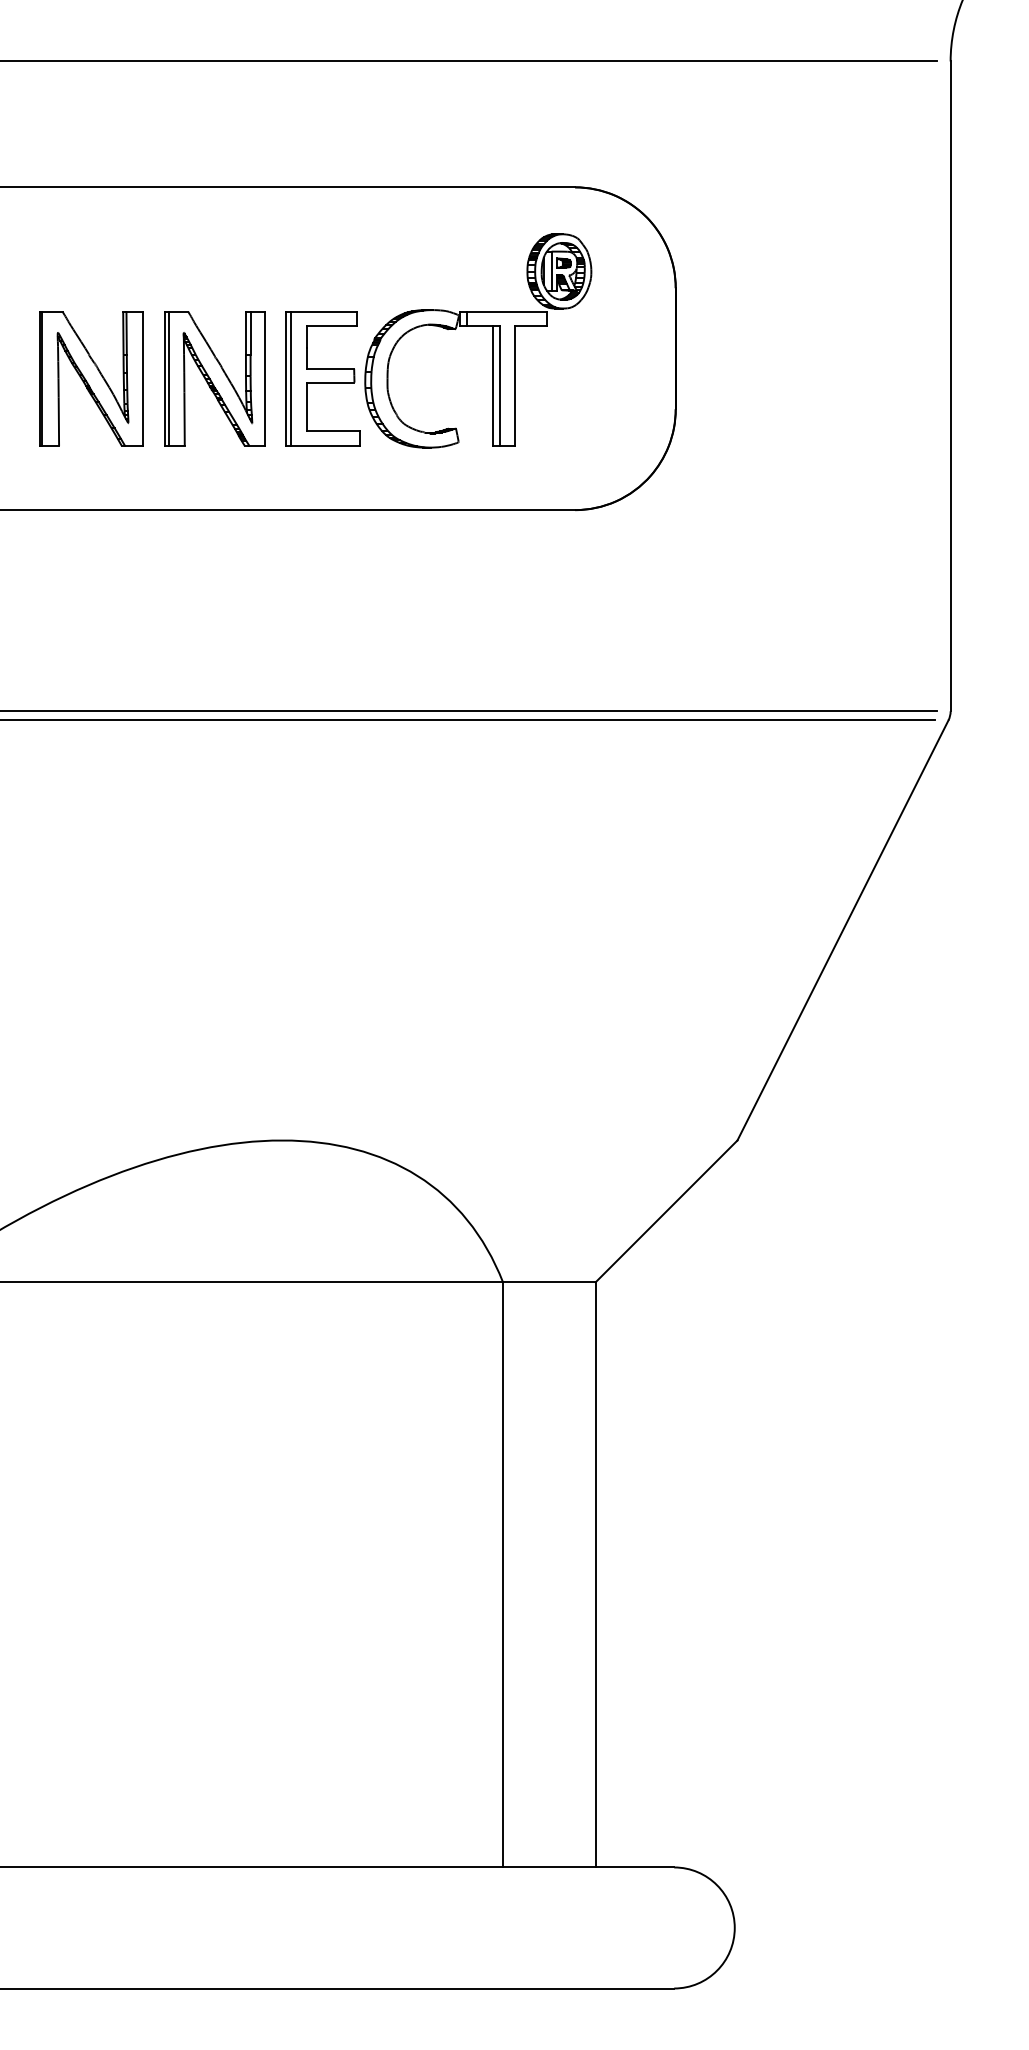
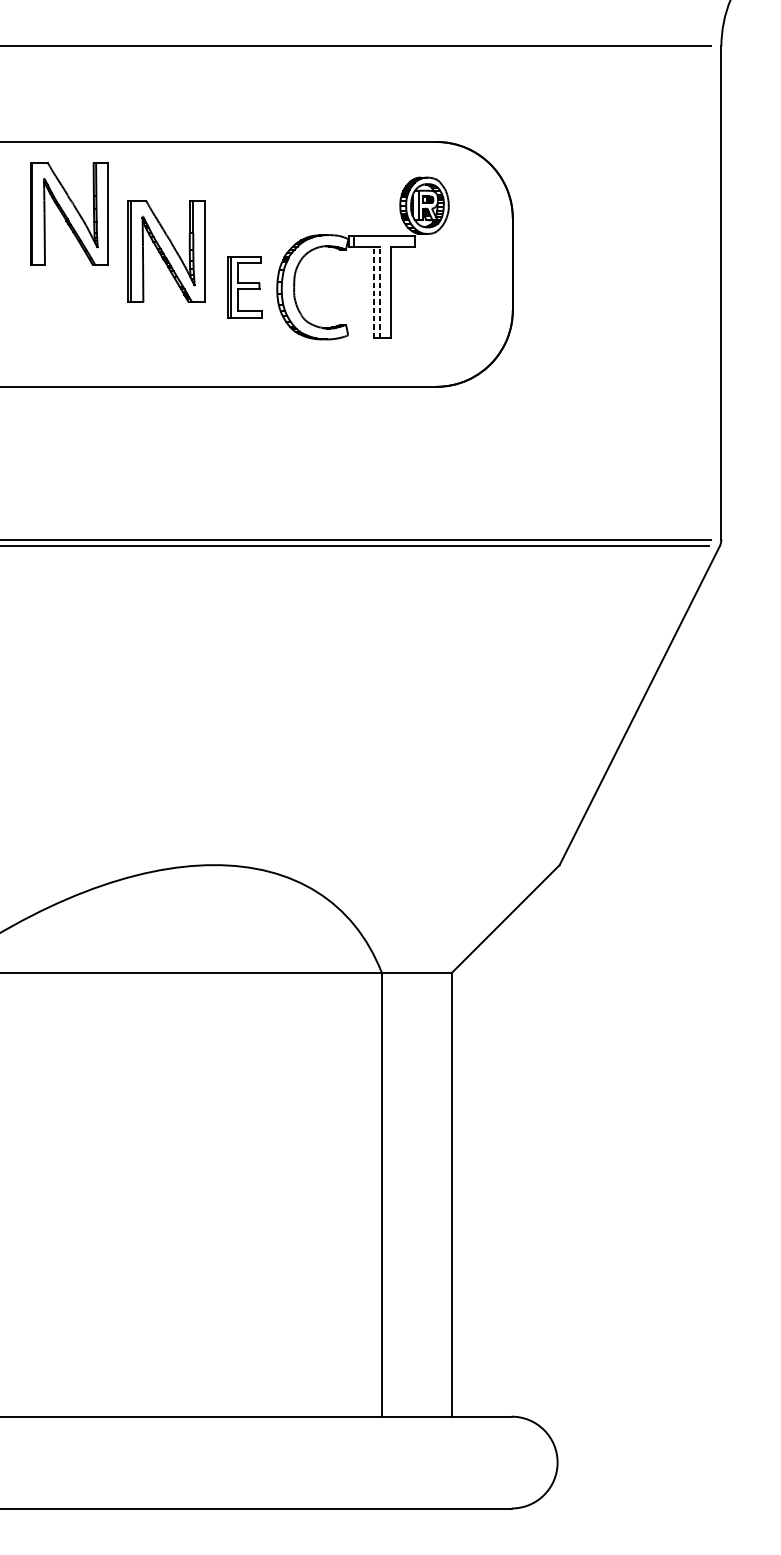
part: (91, 378) -> (69, 213), moved
part: (214, 378) -> (165, 251), moved
part: (322, 378) -> (244, 287), size x0.6
line: (493, 386) -> (374, 293), solid -> dashed
line: (500, 386) -> (379, 293), solid -> dashed

